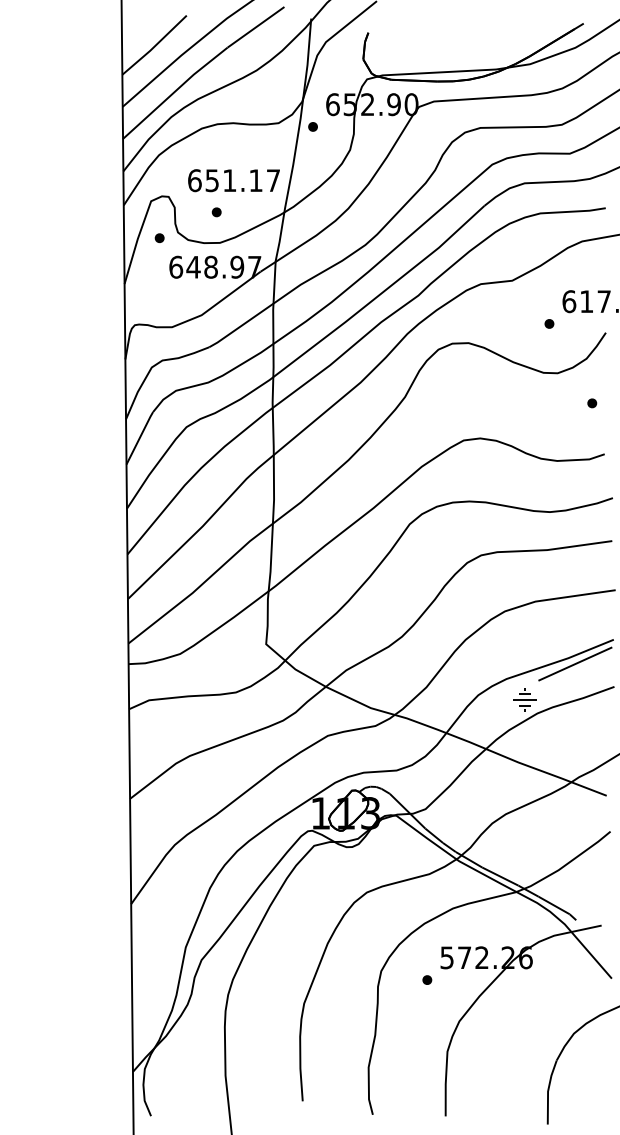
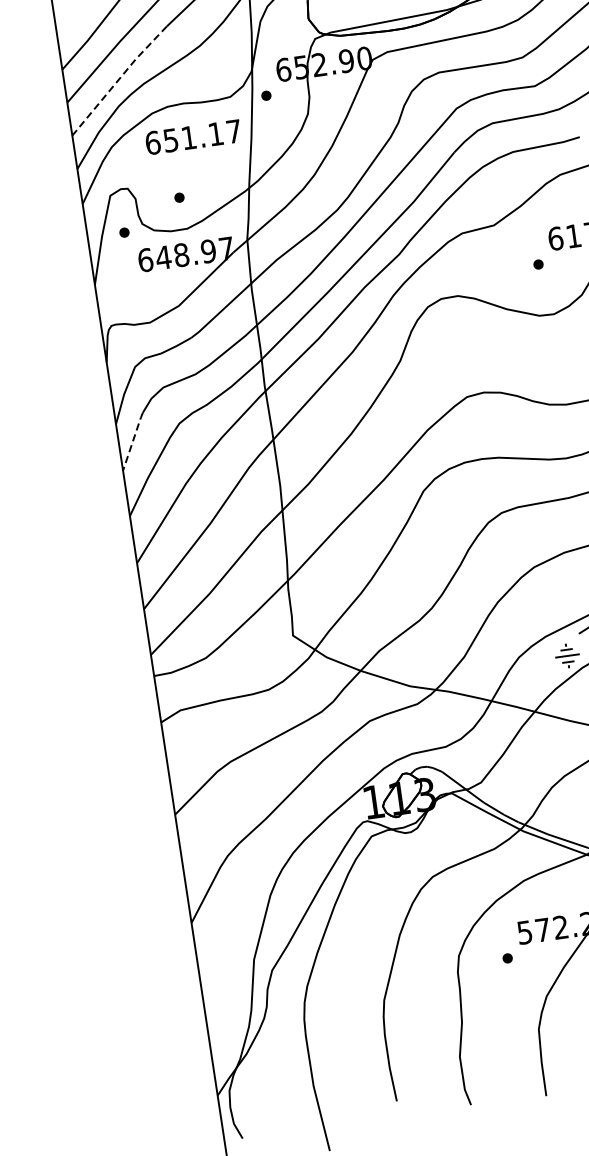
line: (174, 92) -> (118, 80), solid -> dashed
text: (233, 180) -> (192, 137), moved
line: (139, 437) -> (132, 440), solid -> dashed

